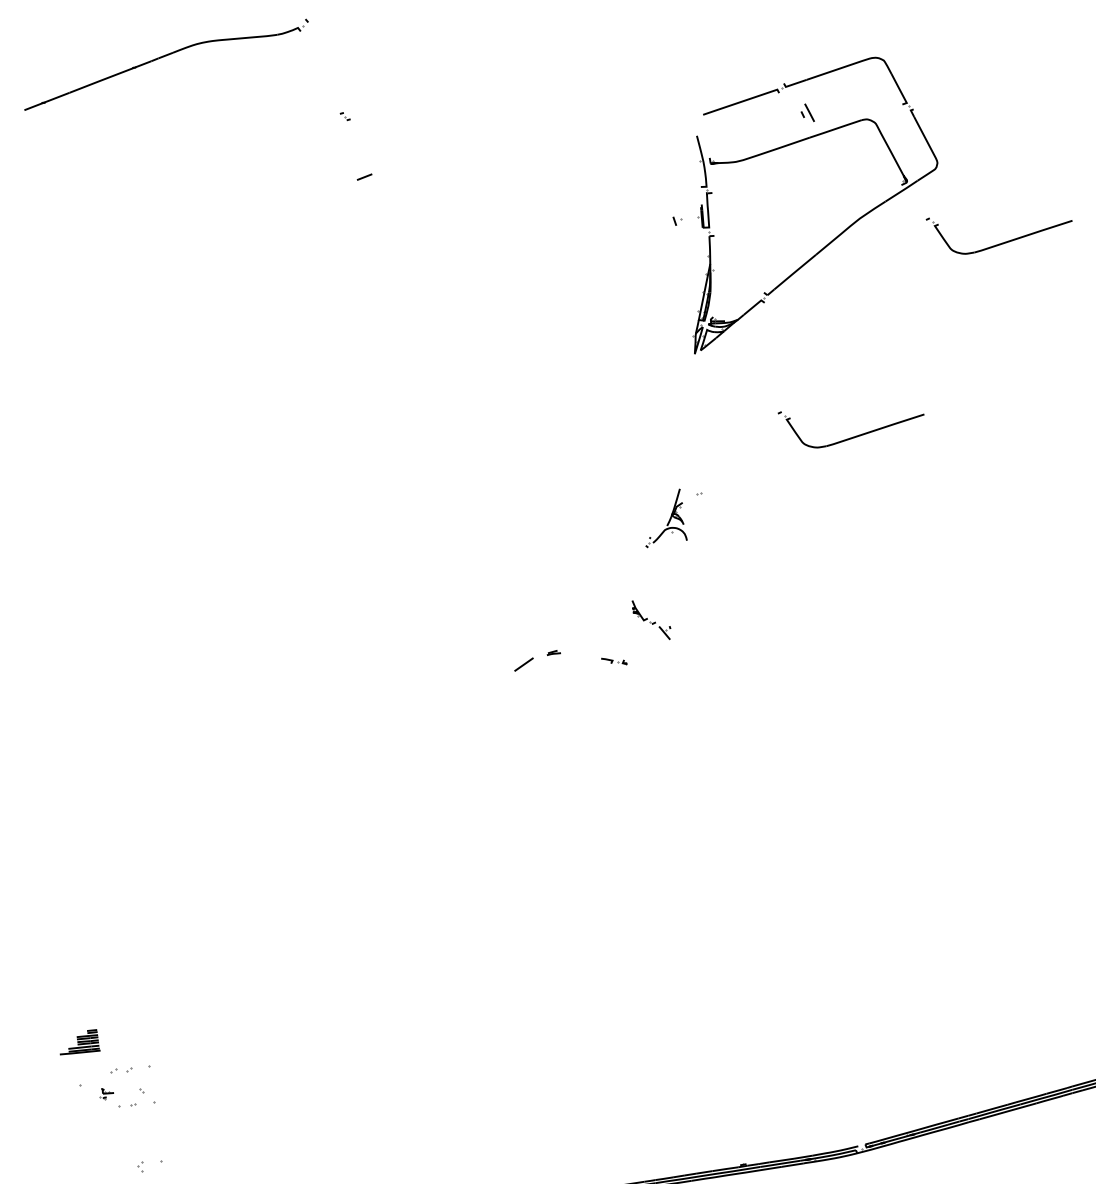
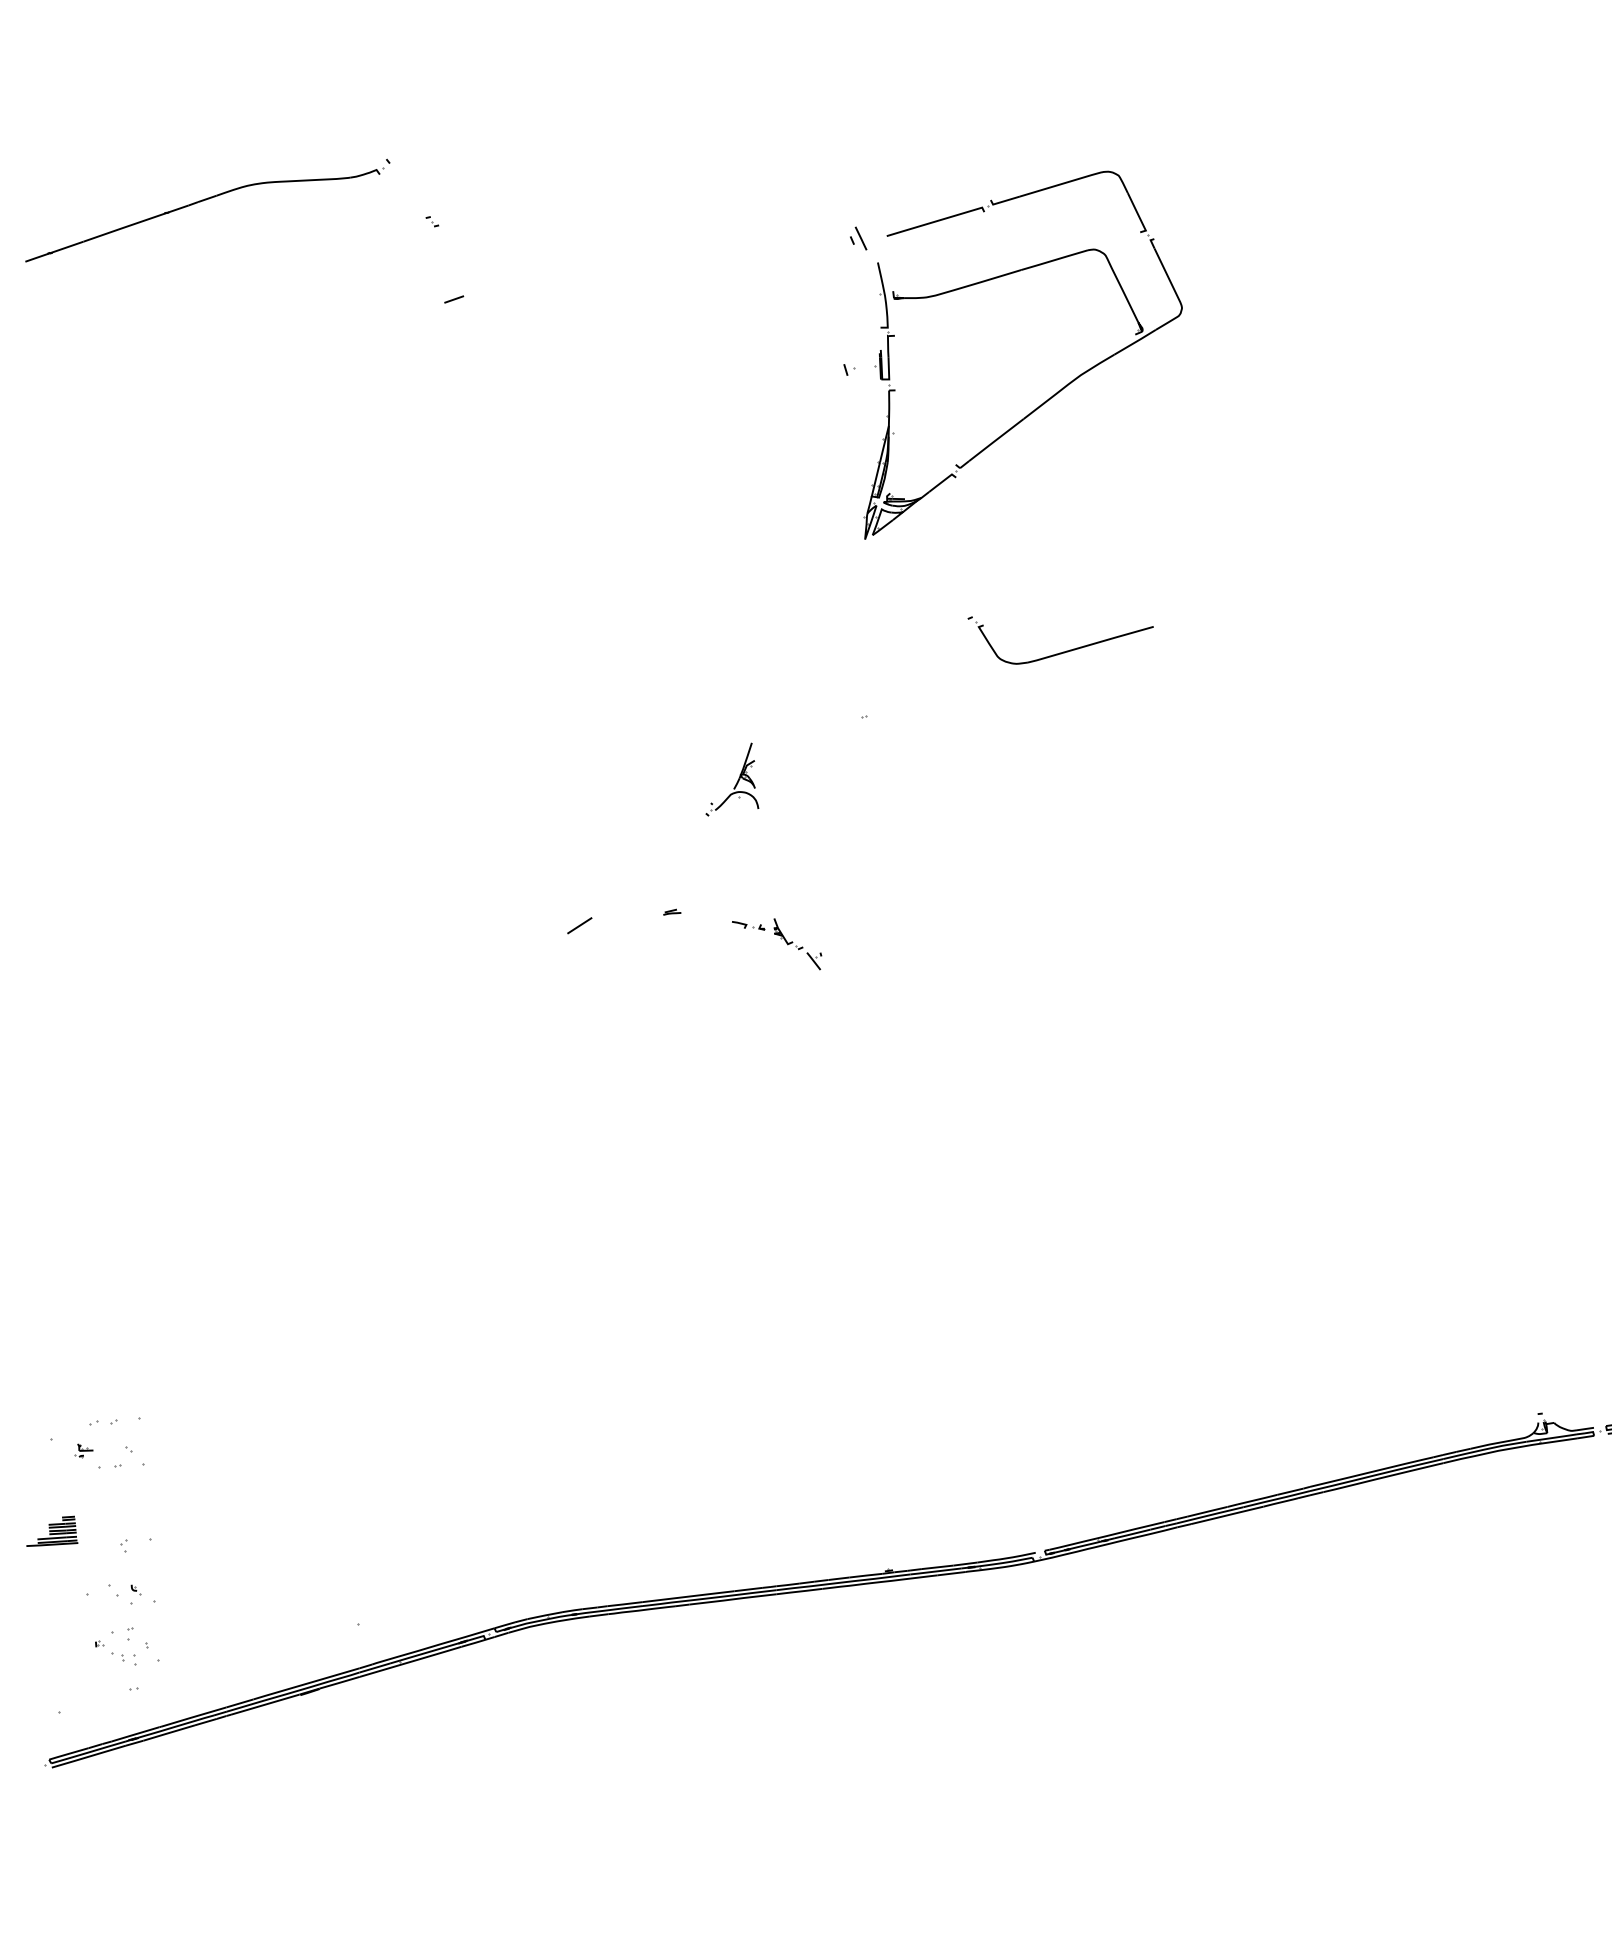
part: (162, 57) -> (203, 201), moved
part: (807, 112) -> (858, 238), moved
part: (1002, 242) -> (1260, 412), removed
part: (665, 518) -> (732, 779), moved
part: (651, 620) -> (797, 944), moved
line: (523, 664) -> (579, 925), moved
part: (79, 1041) -> (52, 1530), moved

